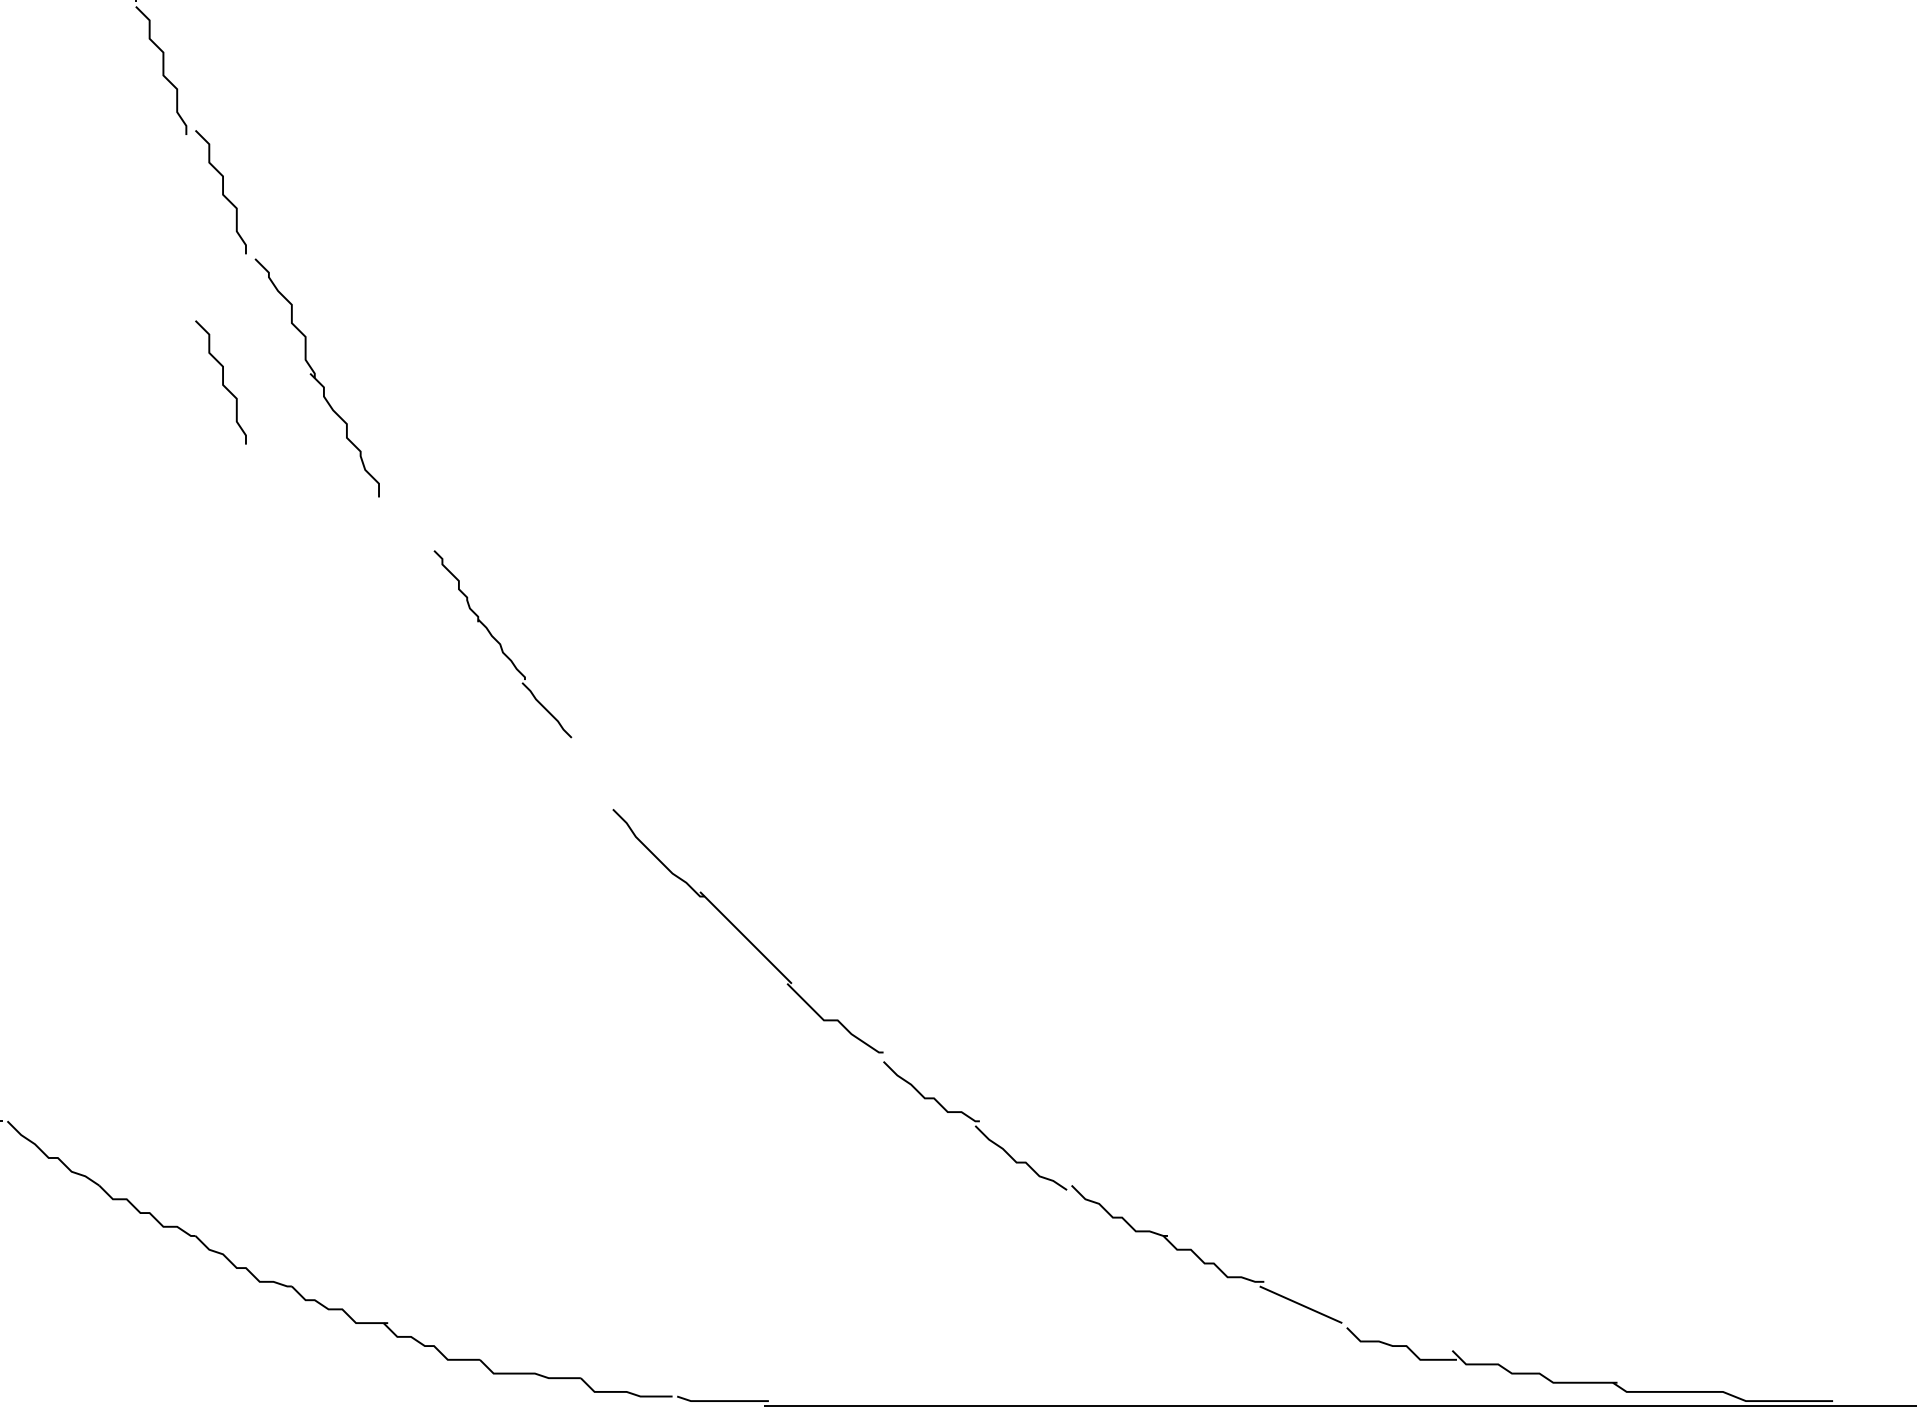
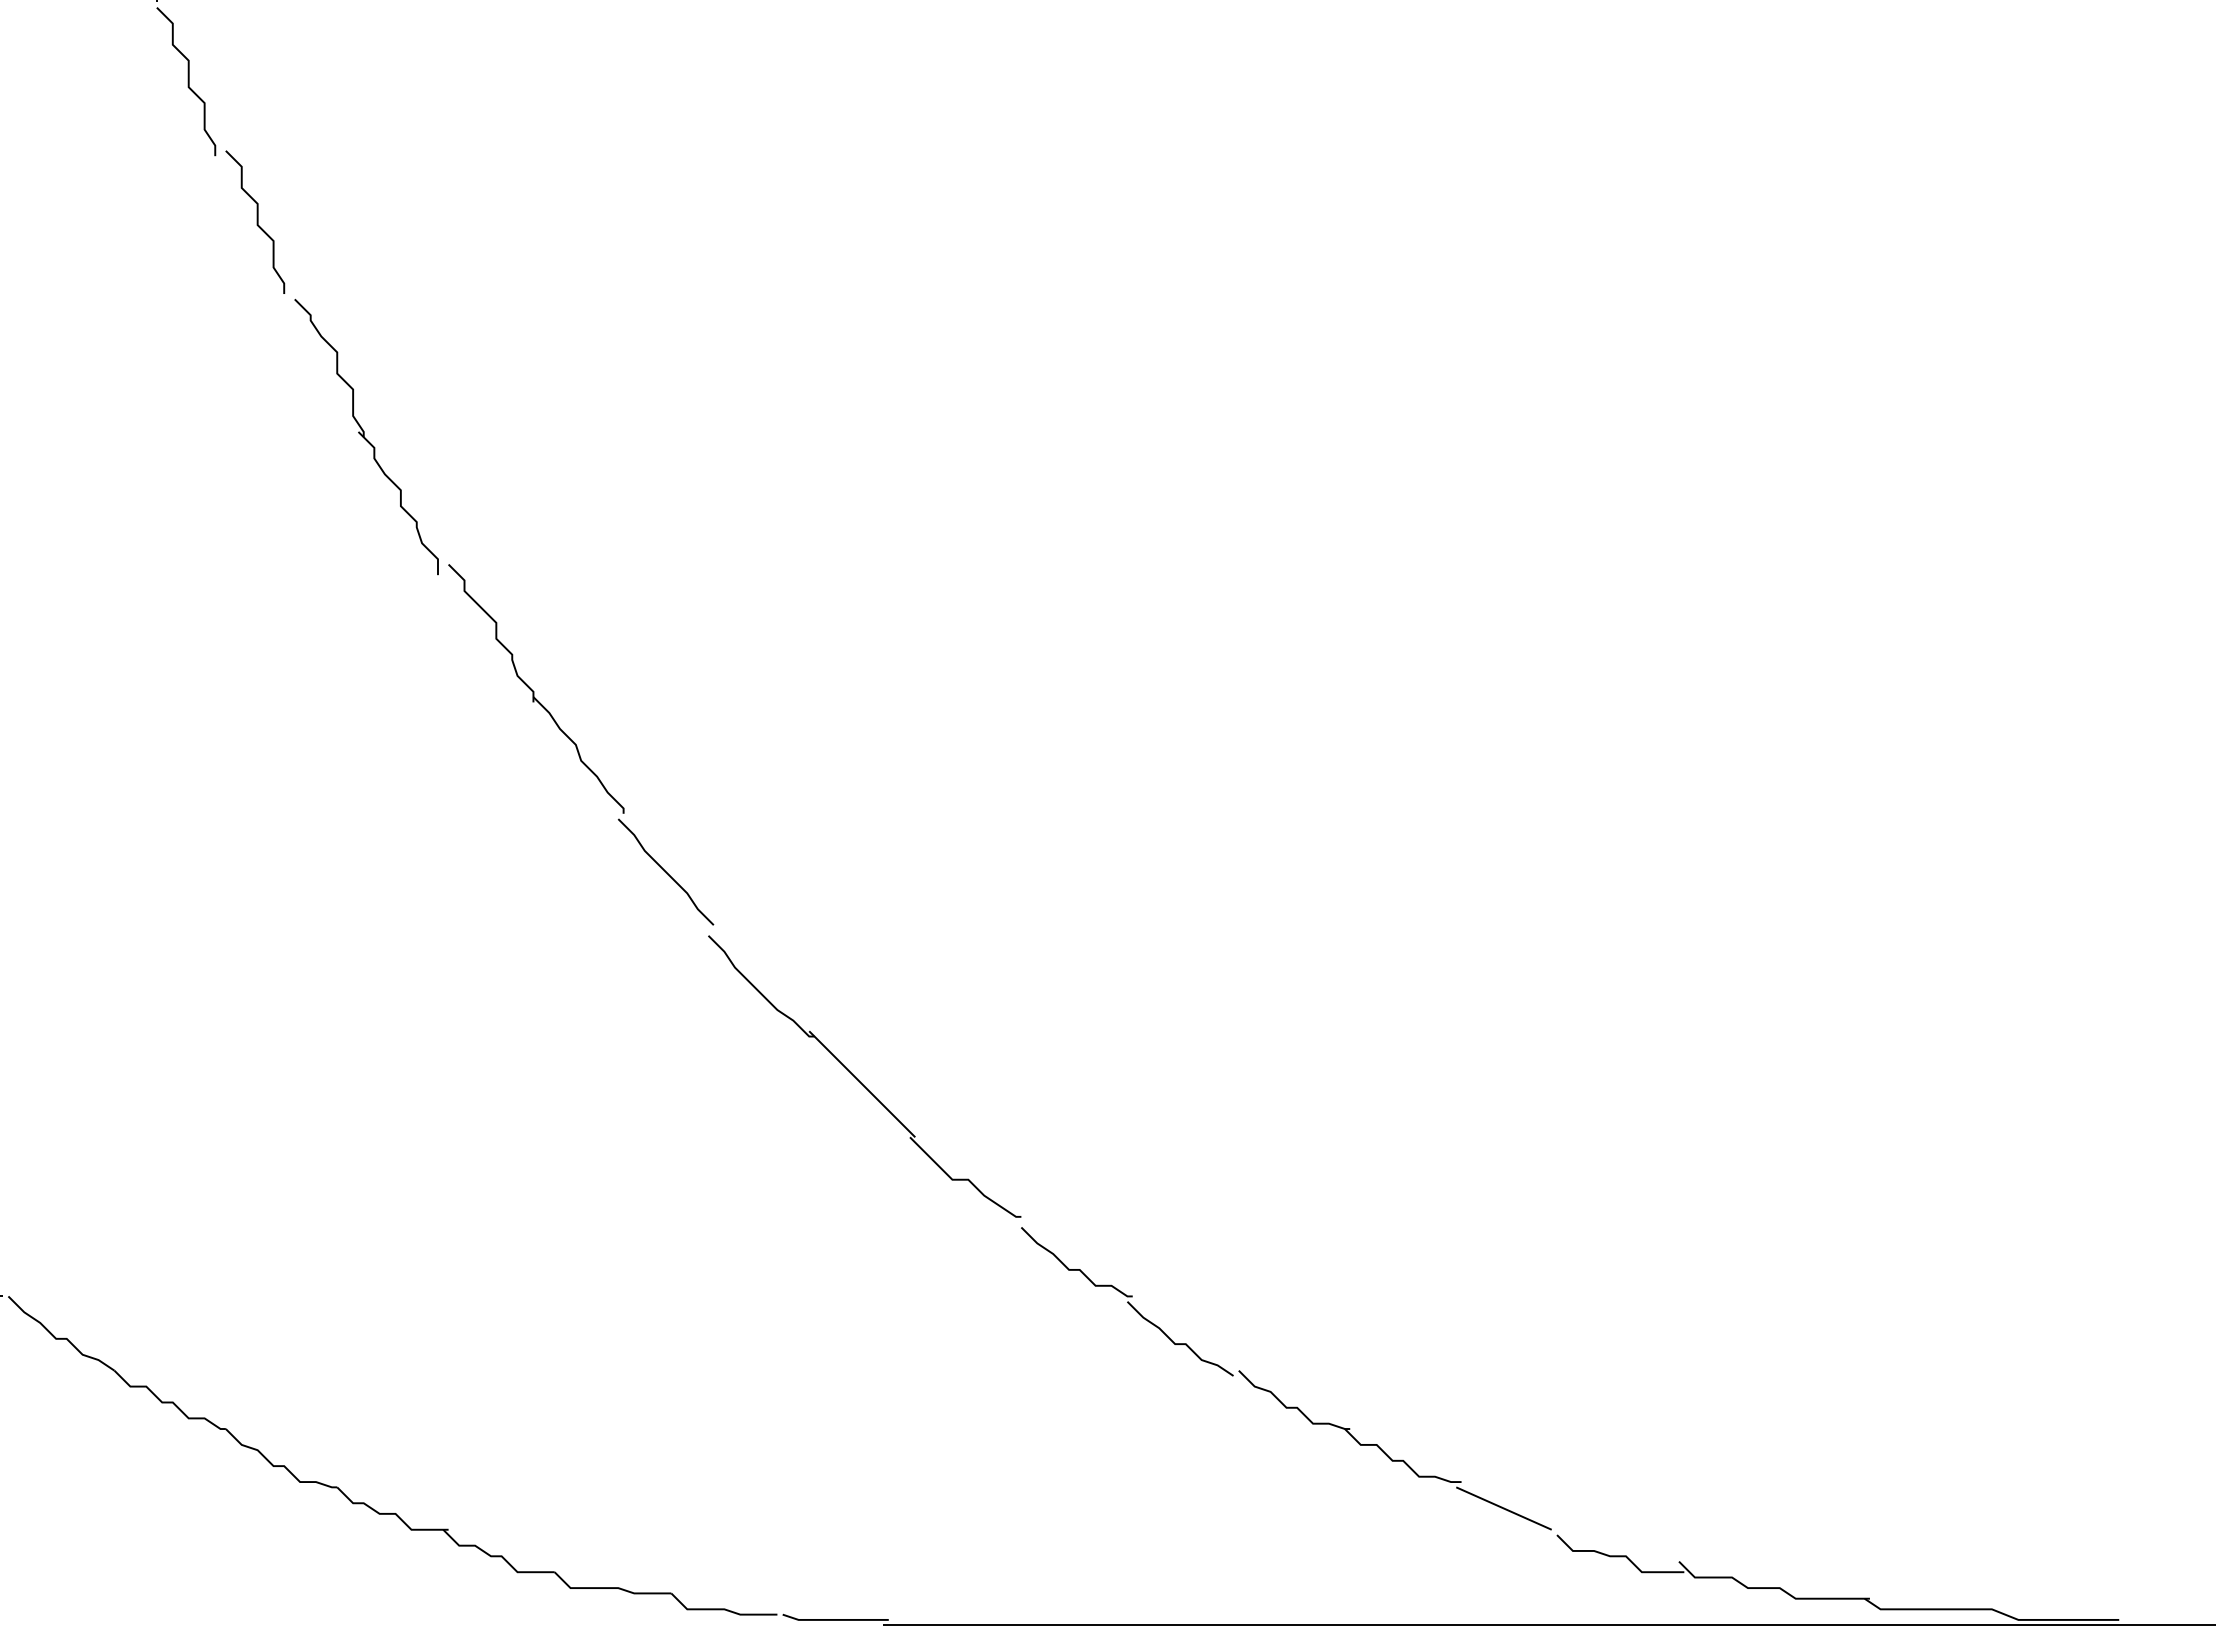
curve: (222, 381) -> (256, 441), removed
part: (503, 643) -> (581, 744), size x1.67

